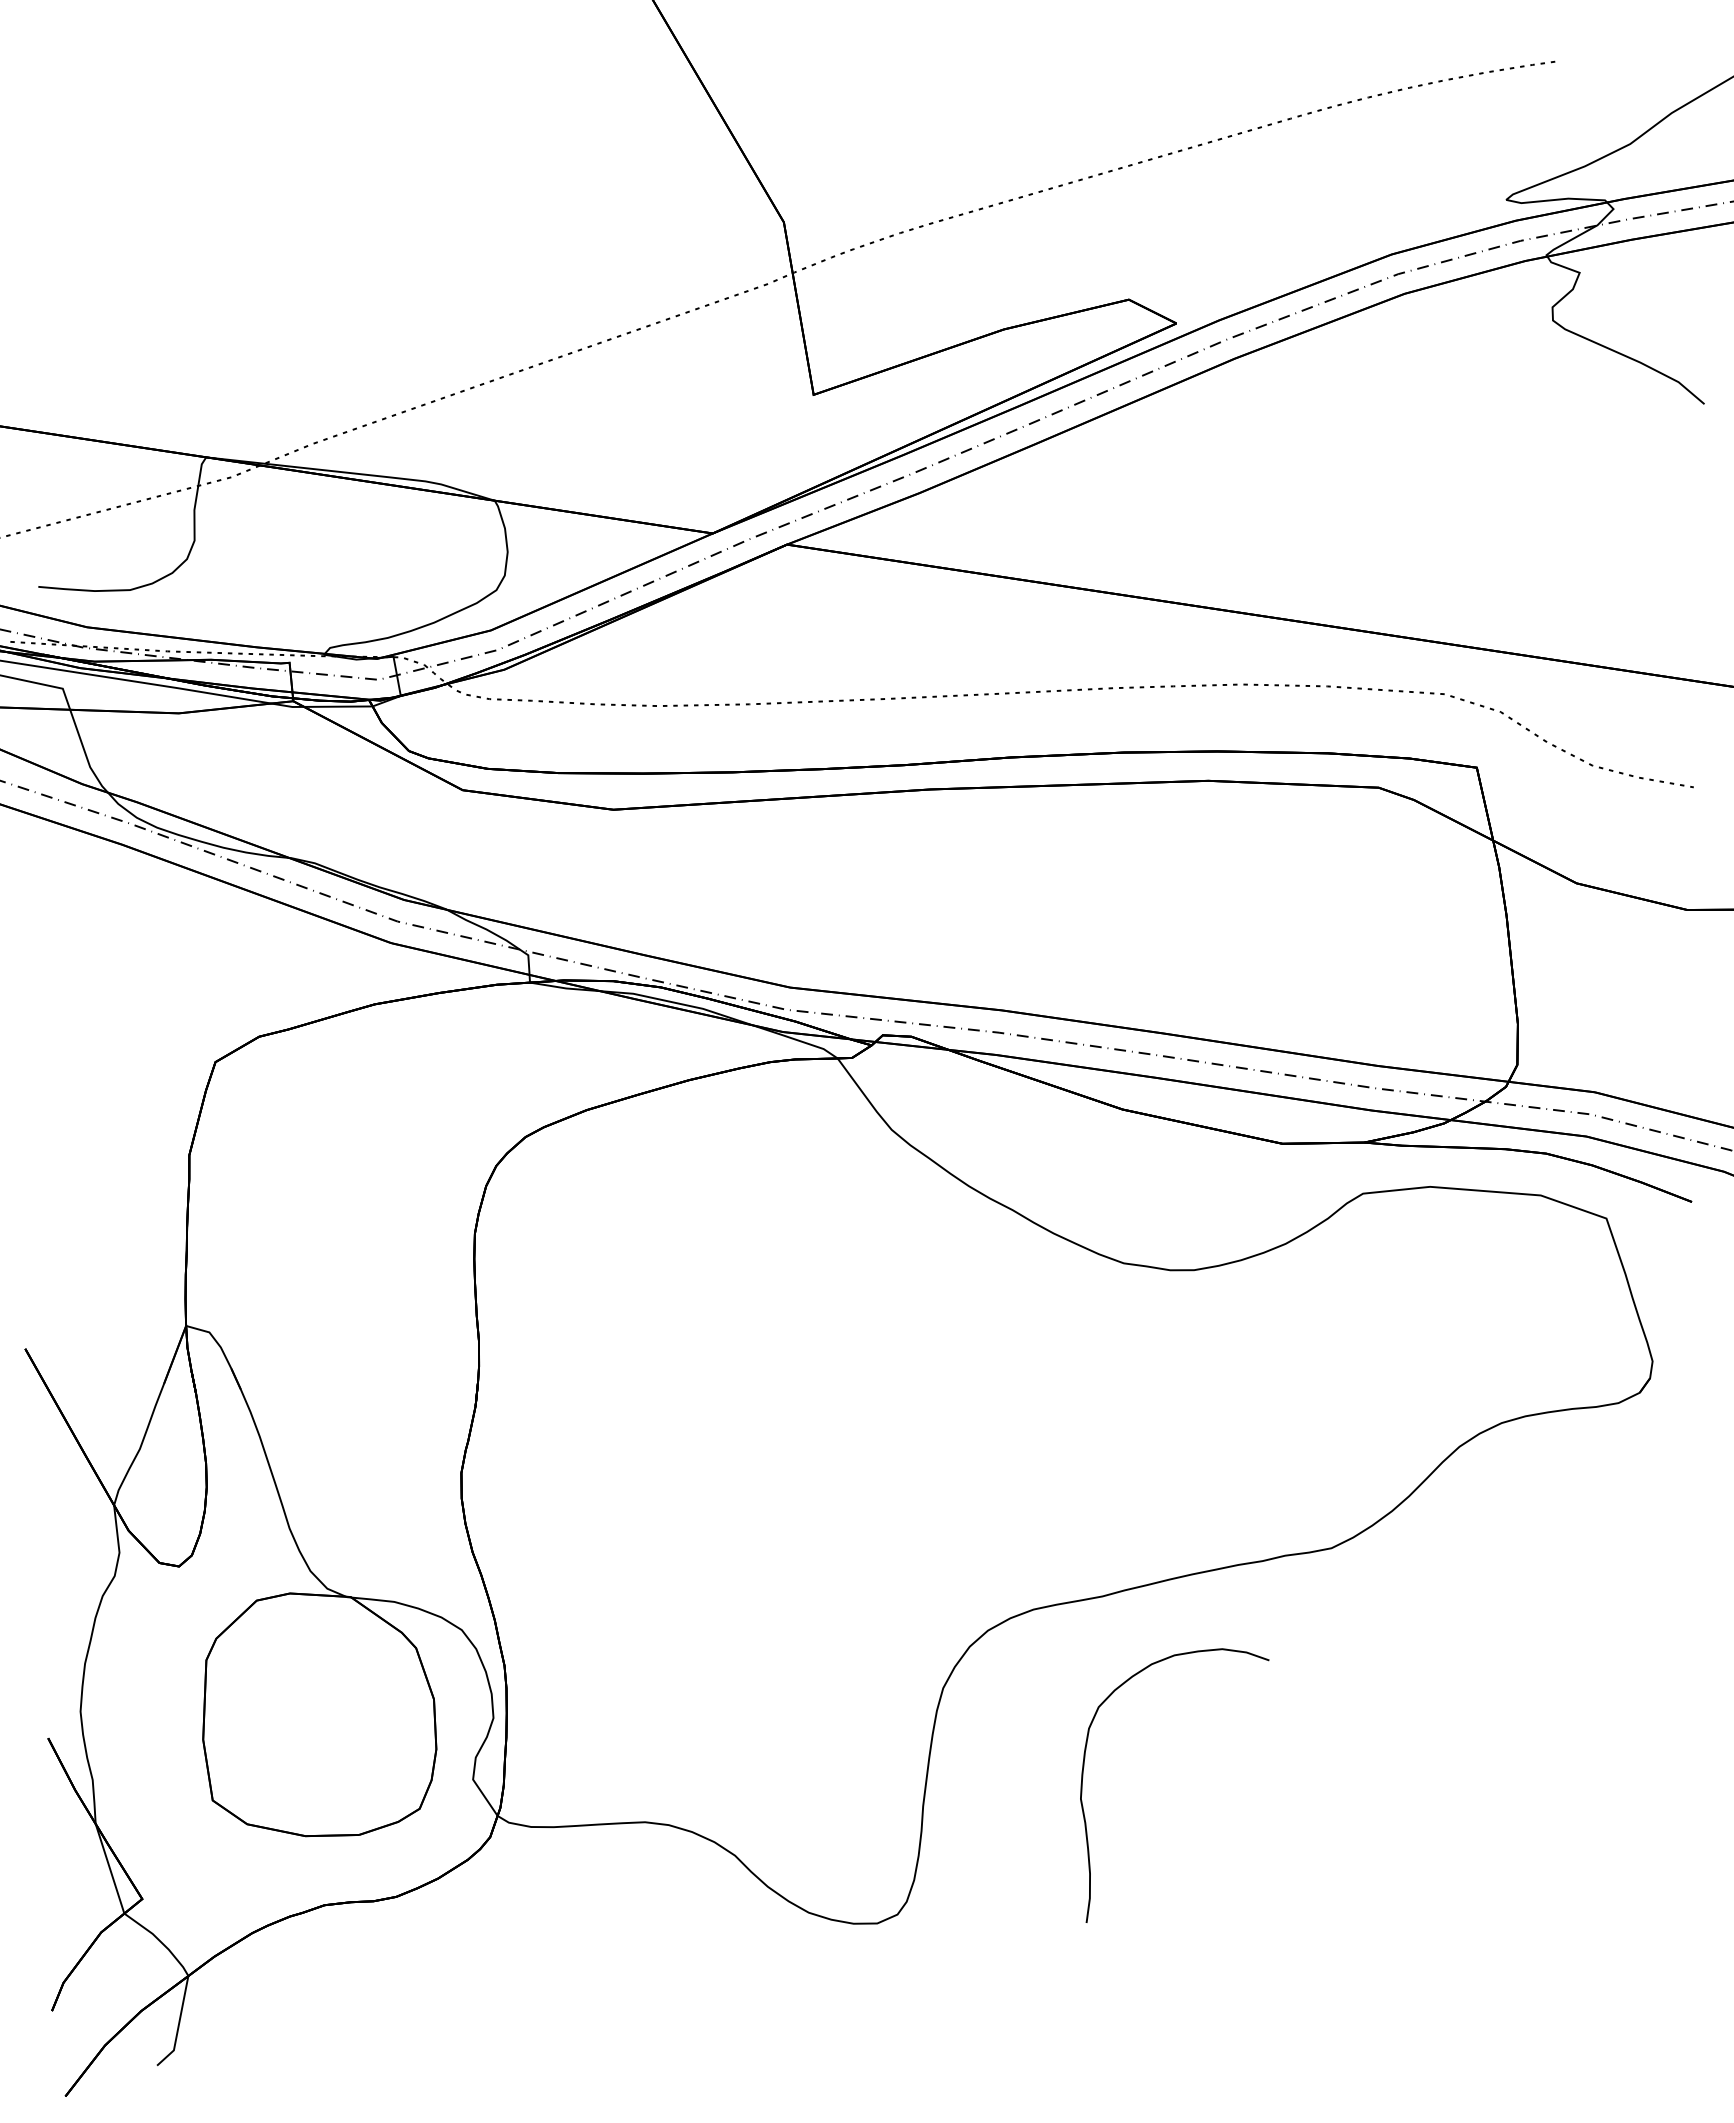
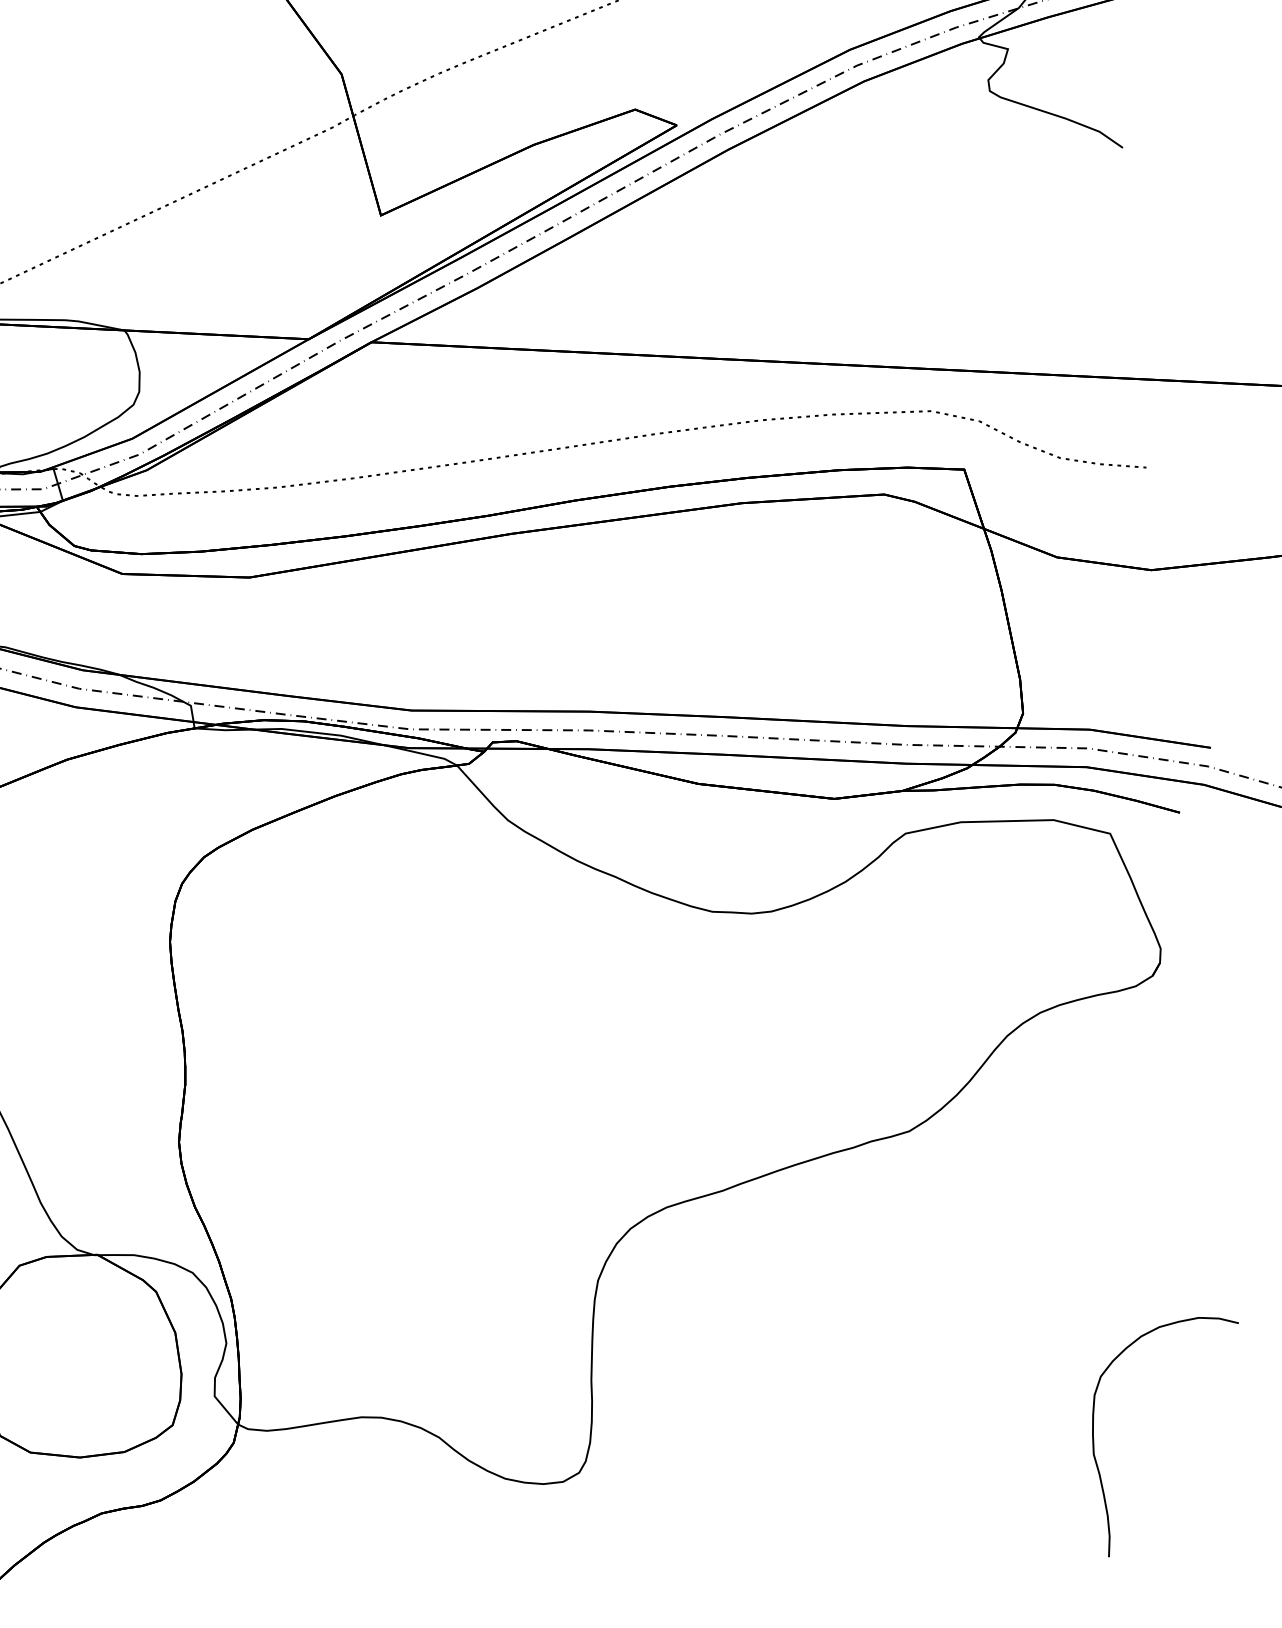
curve: (1083, 1777) -> (1094, 1436), moved

